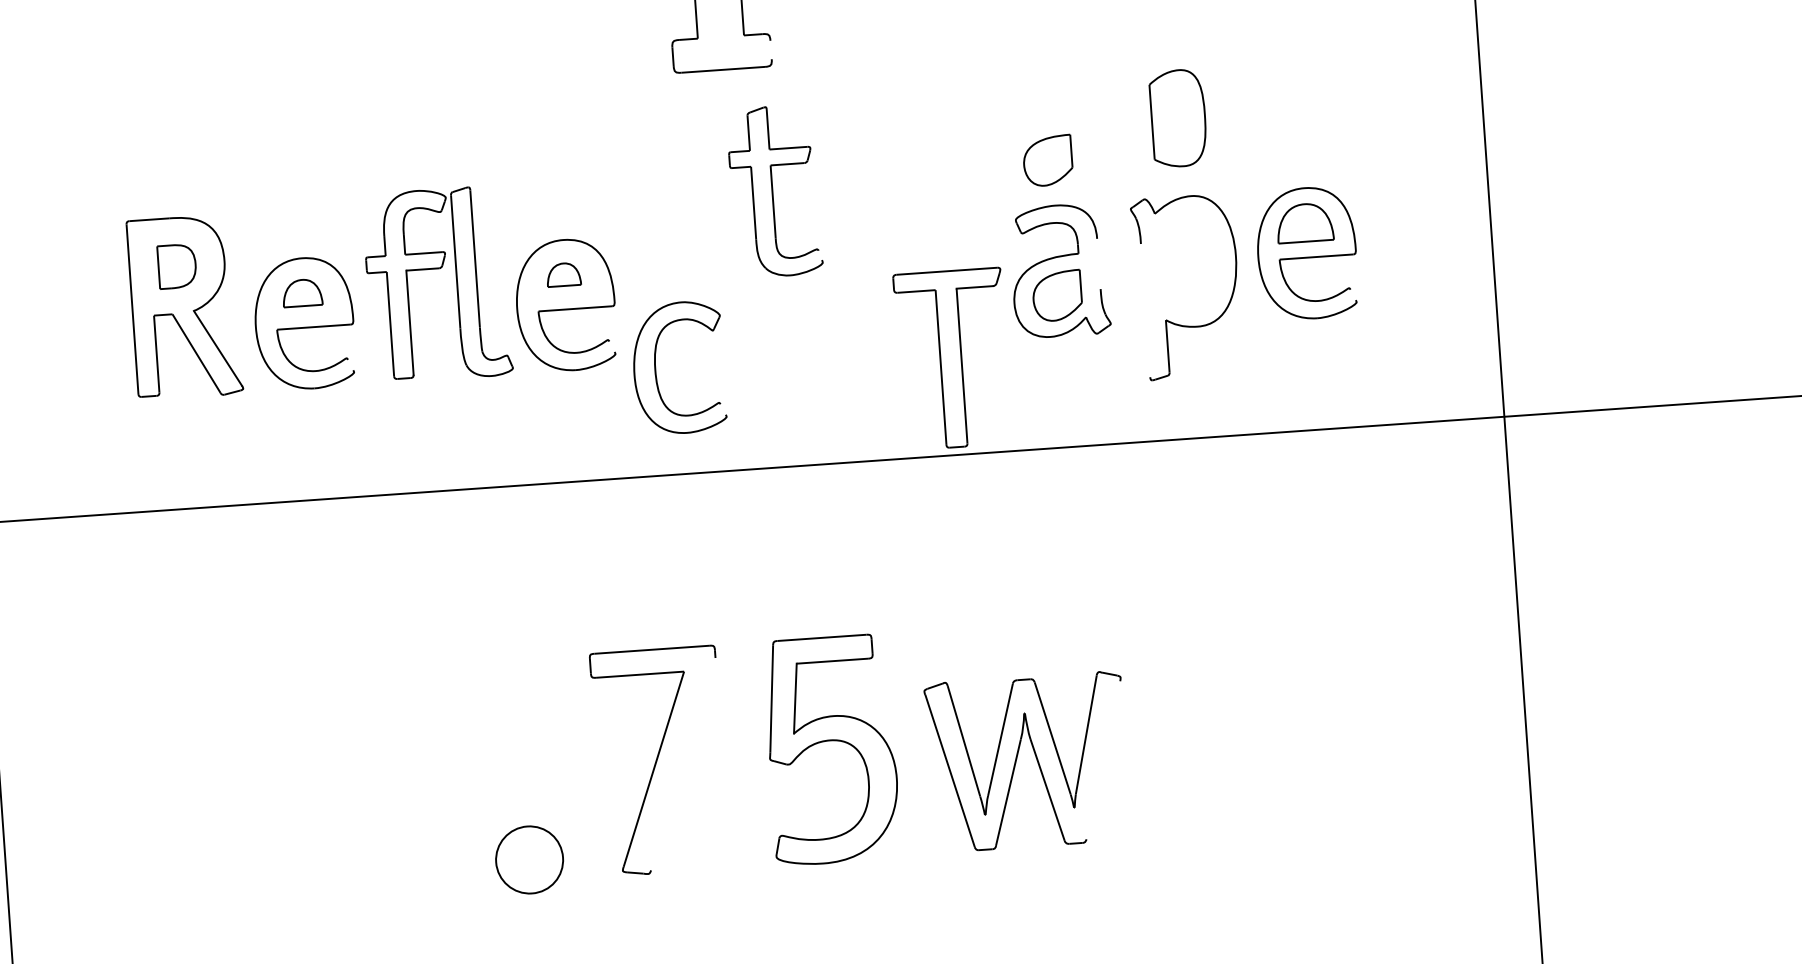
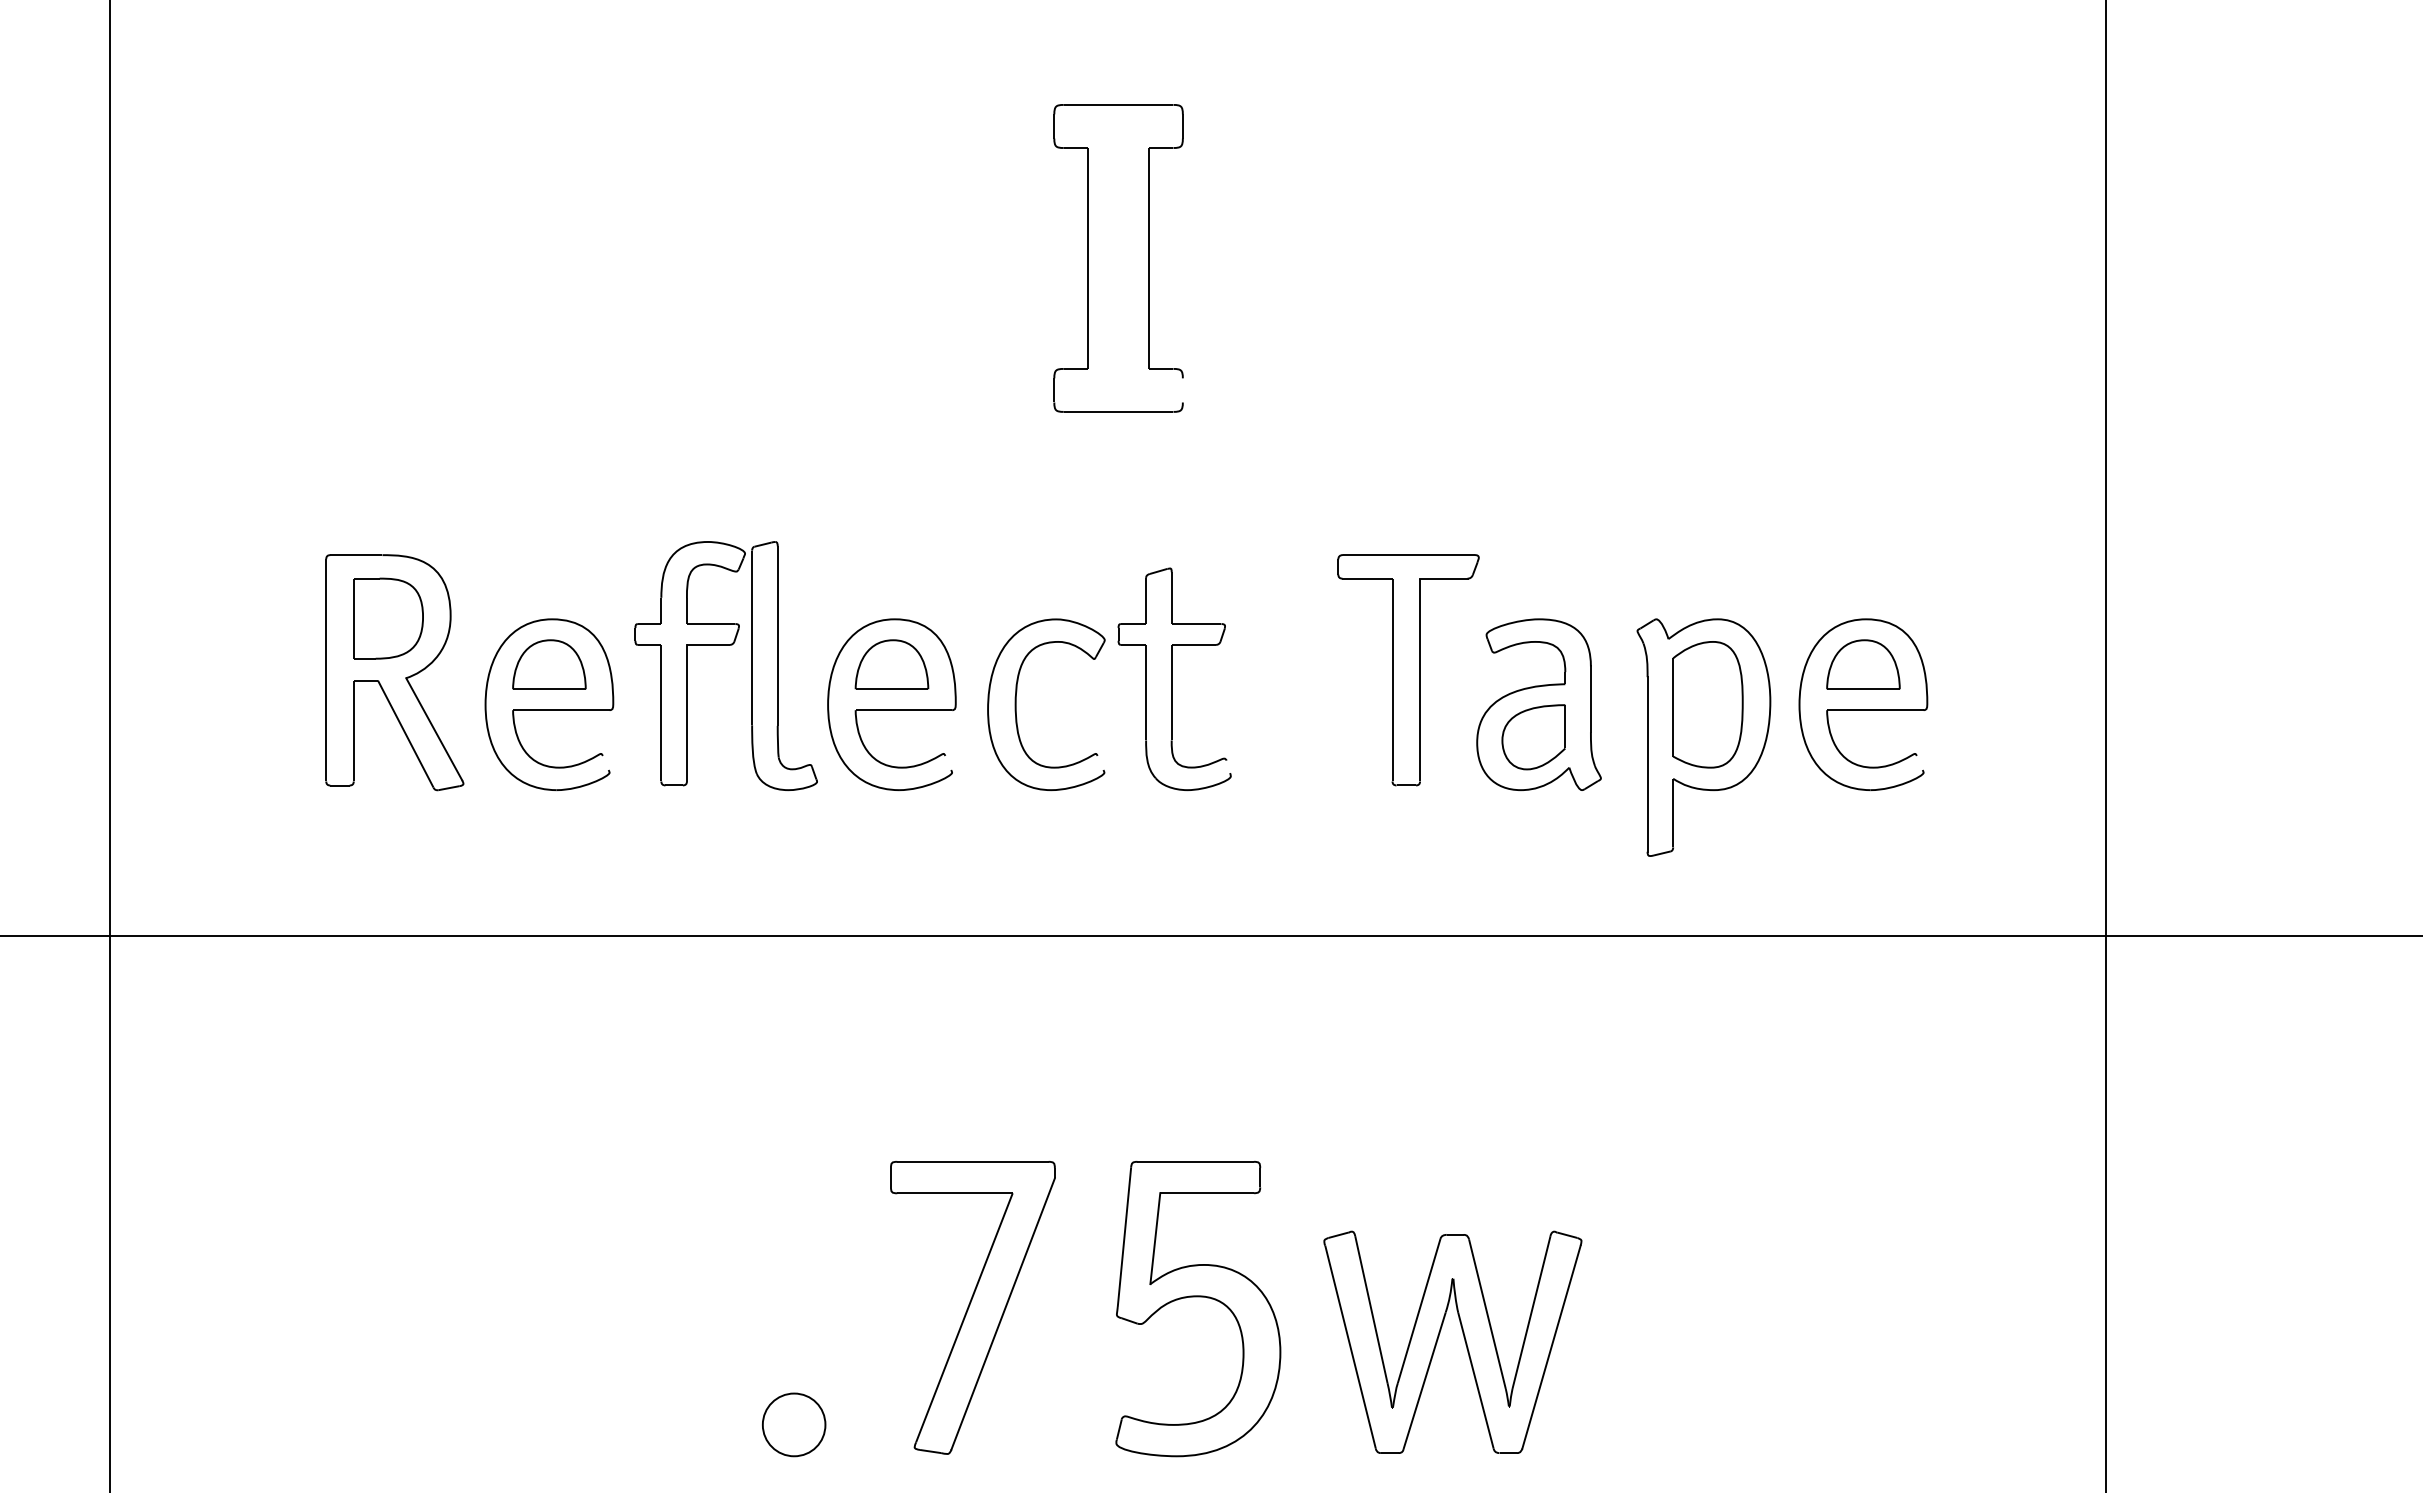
part: (1178, 118) -> (1707, 704), moved
part: (1047, 161) -> (1533, 560), removed
part: (774, 191) -> (1174, 679), moved
line: (1098, 264) -> (1590, 699), added
part: (177, 266) -> (388, 618), size x1.43
part: (563, 274) -> (891, 664), size x1.67
part: (302, 292) -> (549, 664), size x1.43
line: (1145, 310) -> (1647, 764), added
part: (952, 359) -> (1408, 670), moved
part: (655, 369) -> (1016, 704), moved
line: (1103, 759) -> (1551, 1346), added
line: (682, 763) -> (1002, 1313), added
part: (529, 859) -> (794, 1424), size x0.71

